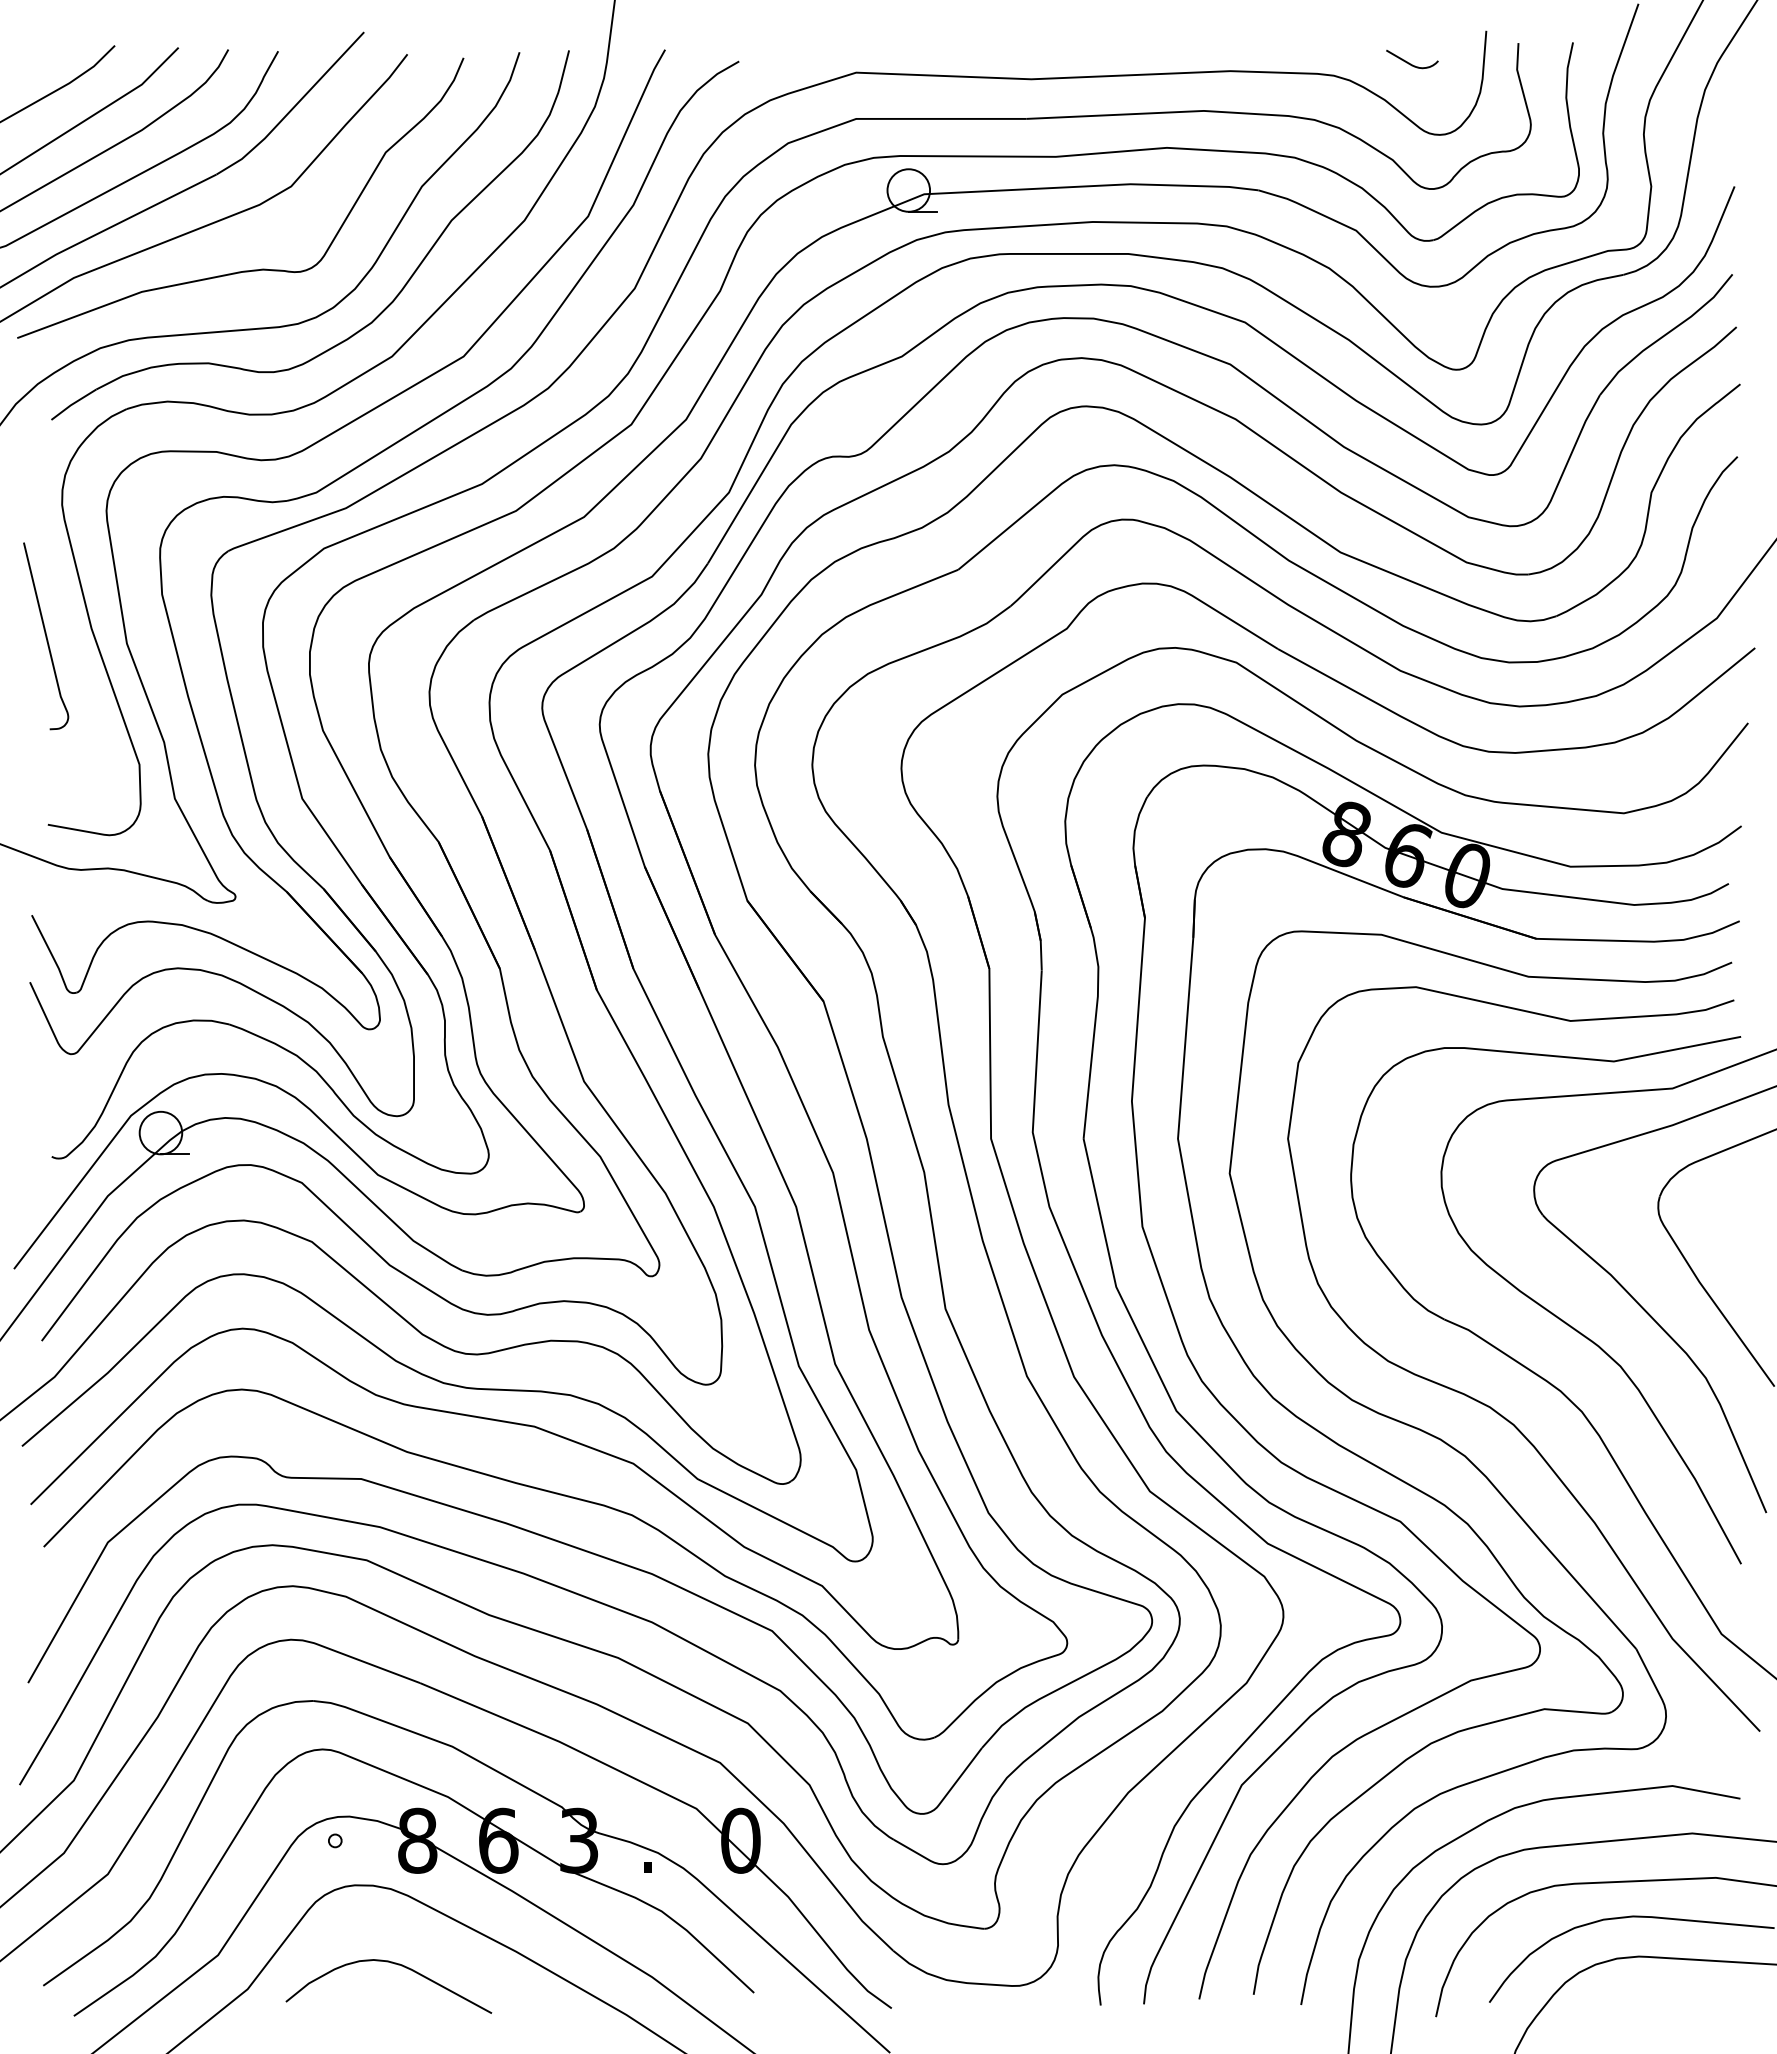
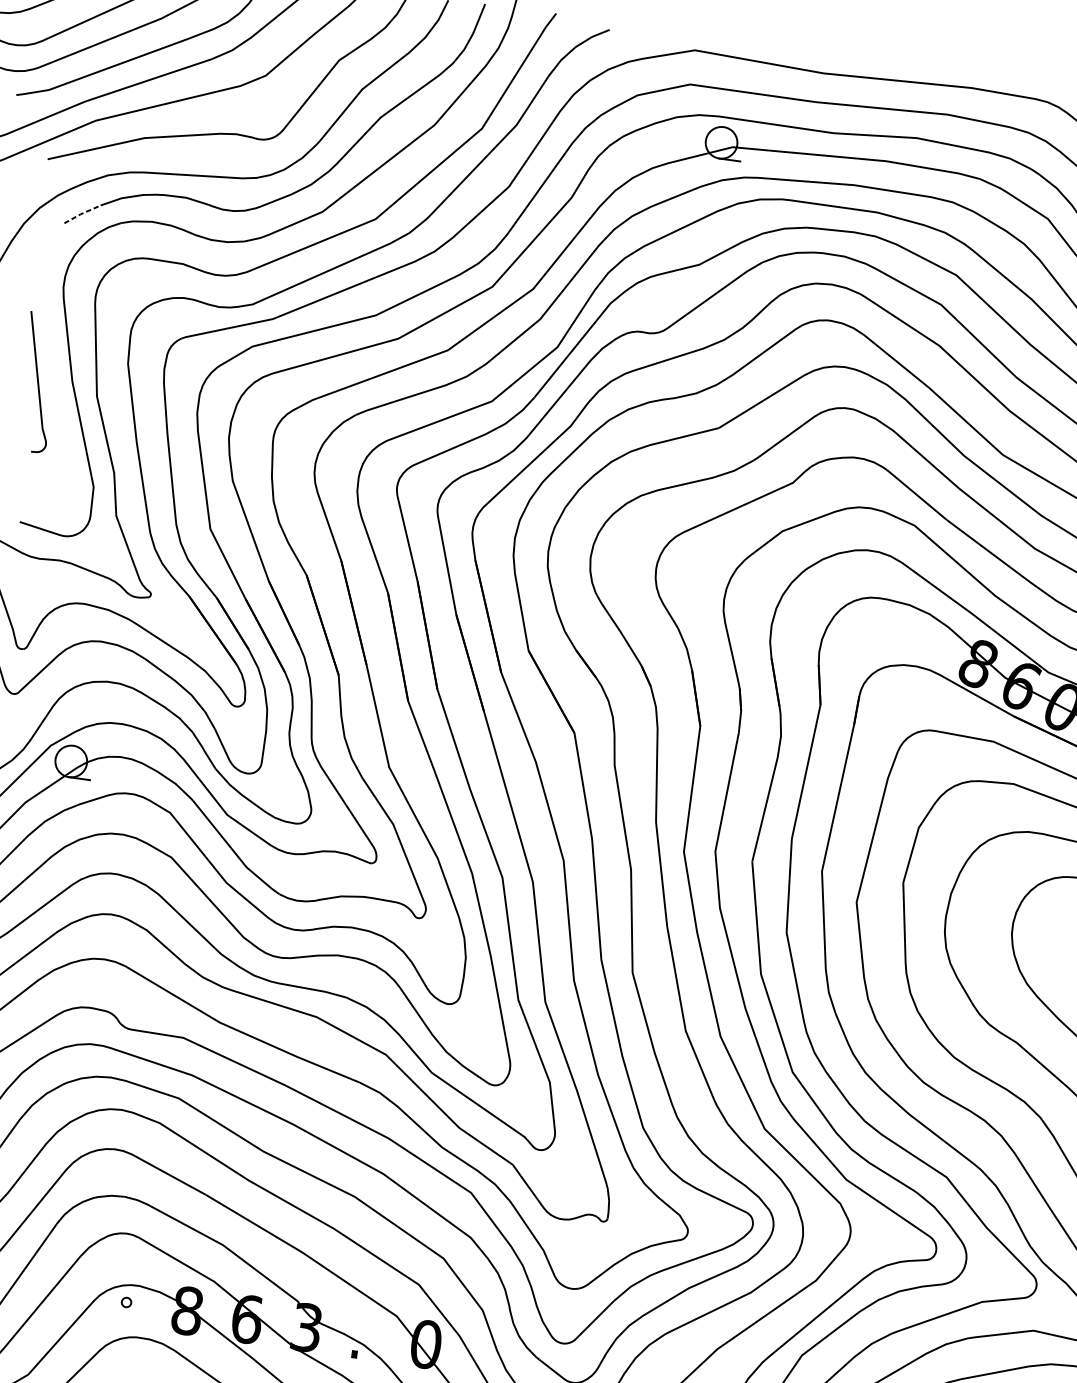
line: (73, 403) -> (82, 213), solid -> dashed

